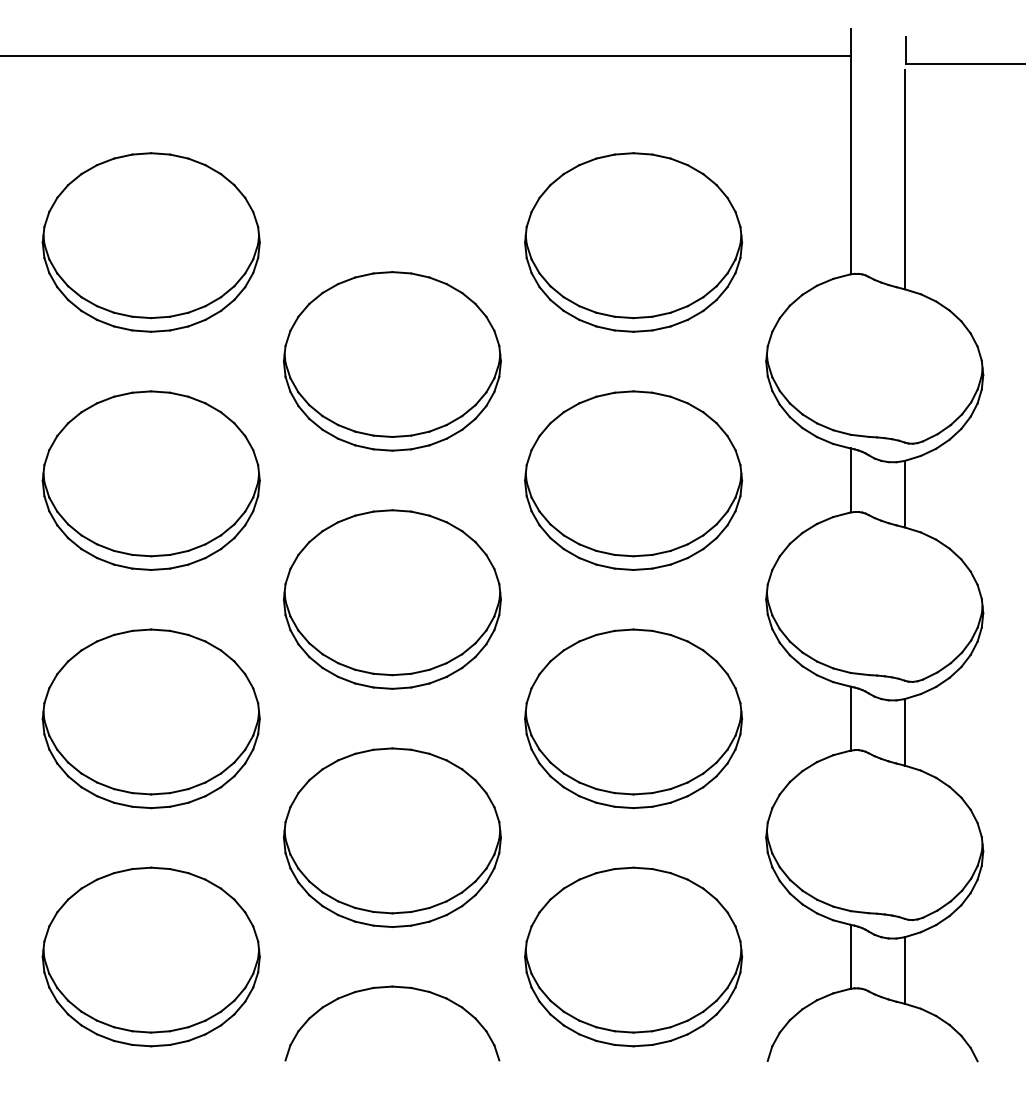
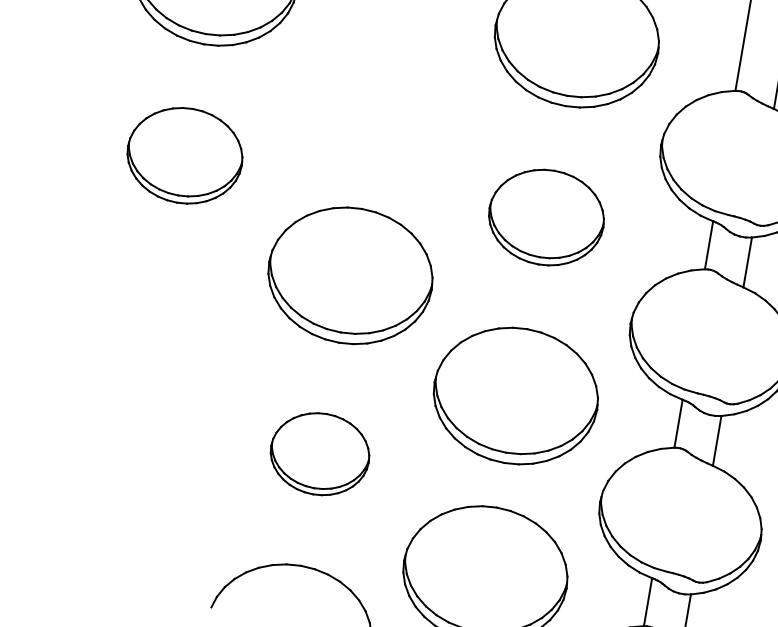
part: (392, 361) -> (381, 97), removed
part: (150, 480) -> (184, 155), size x0.7
part: (633, 480) -> (546, 217), size x0.7
part: (150, 718) -> (154, 333), removed
part: (392, 837) -> (320, 454), size x0.6
part: (150, 956) -> (123, 512), removed

